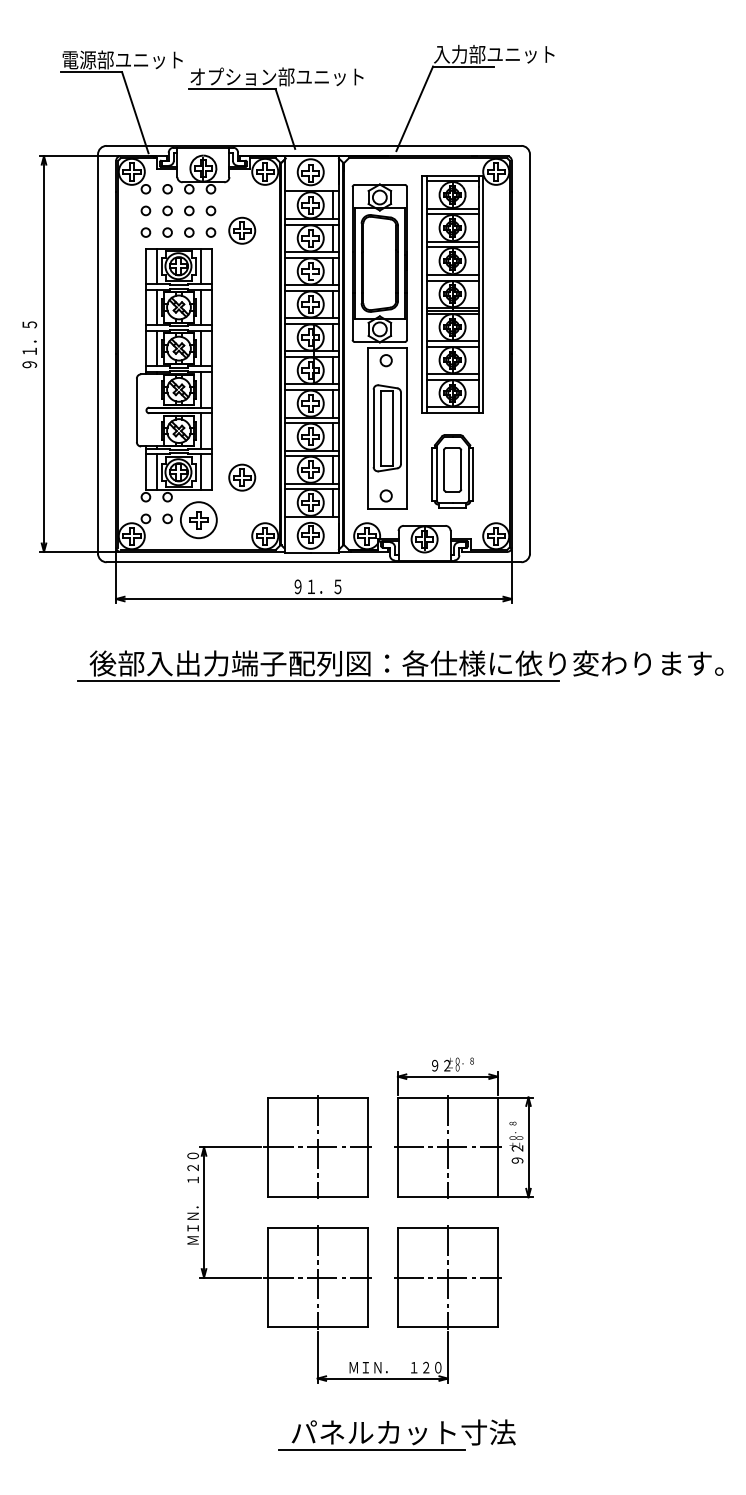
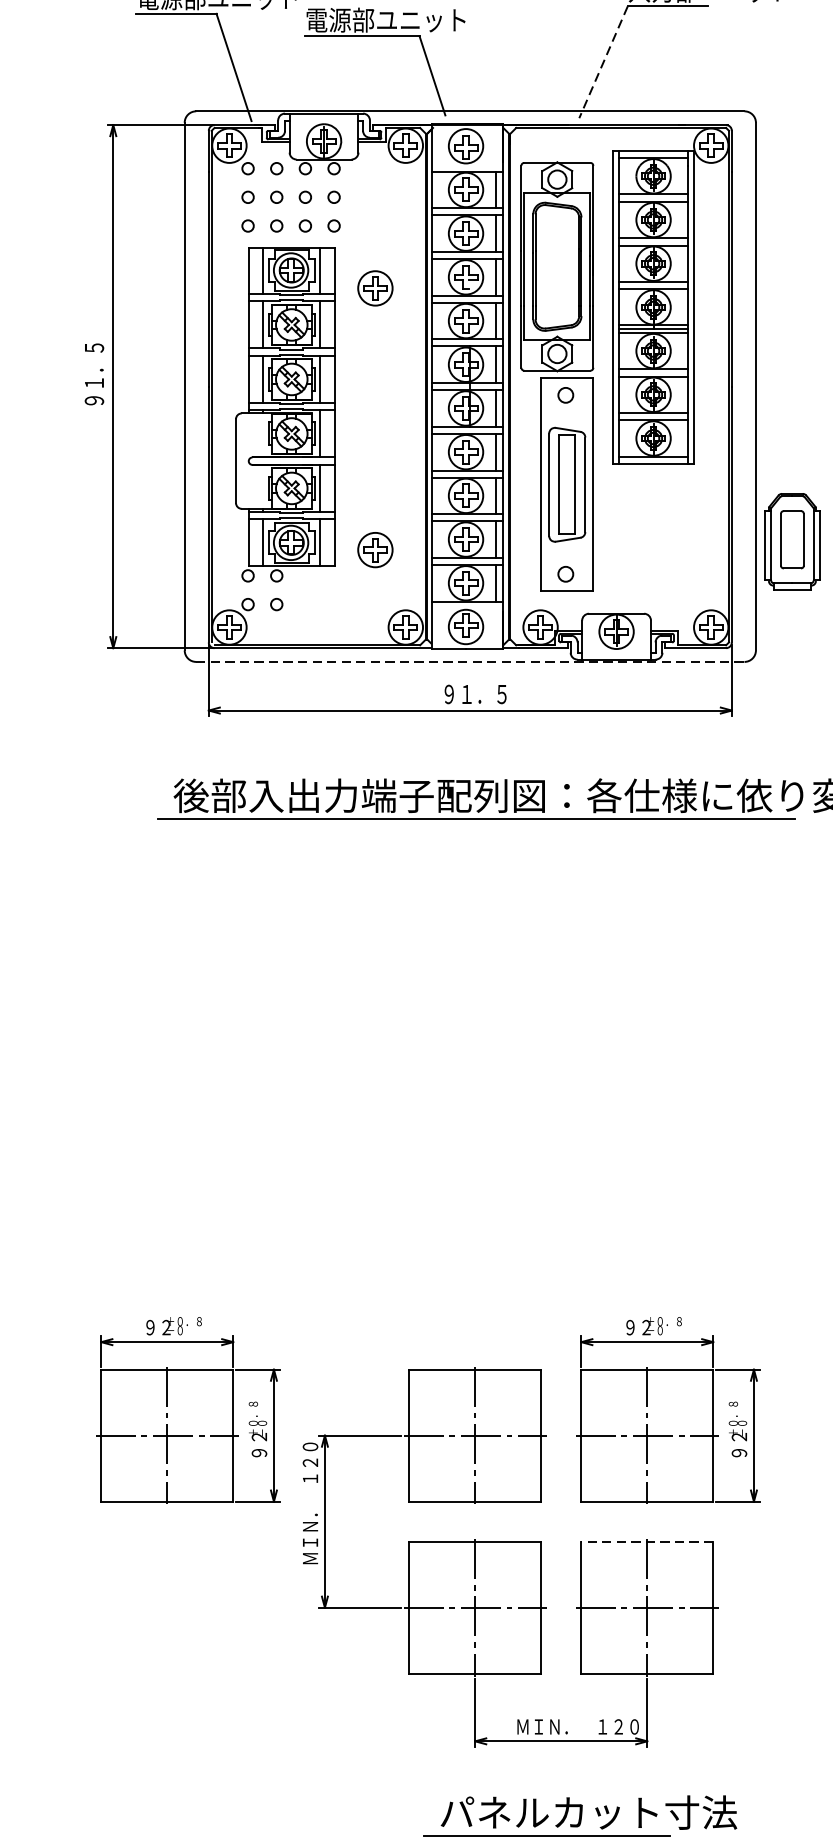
text: (276, 76) -> (420, 19), オプション部ユニット -> 電源部ユニット
line: (414, 109) -> (603, 63), solid -> dashed
part: (242, 230) -> (375, 288), moved
part: (452, 471) -> (792, 541), moved
part: (198, 520) -> (317, 606), removed
line: (314, 562) -> (470, 662), solid -> dashed
part: (100, 1127) -> (187, 1409), added
line: (447, 1227) -> (646, 1541), solid -> dashed

